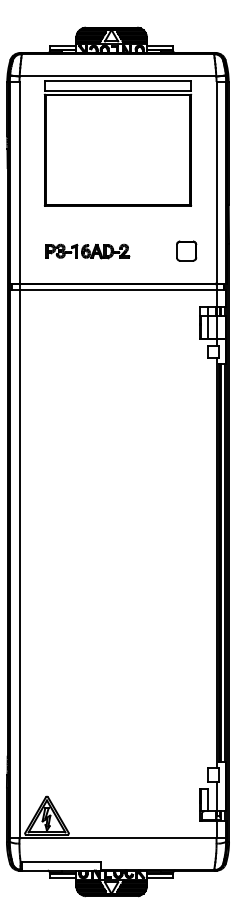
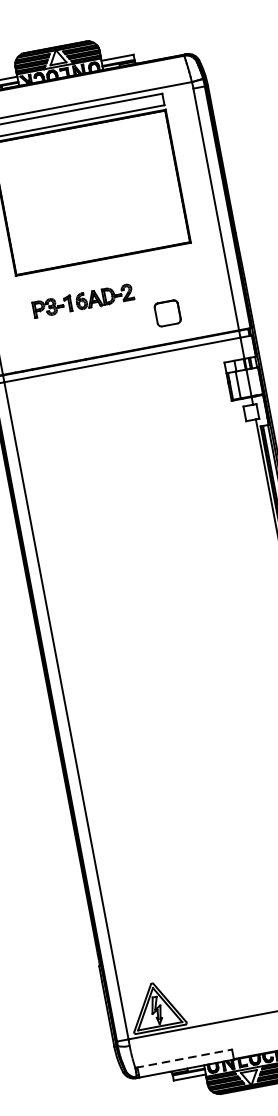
part: (186, 250) -> (167, 312), moved
part: (87, 251) -> (83, 301), moved
line: (61, 862) -> (184, 1059), solid -> dashed

